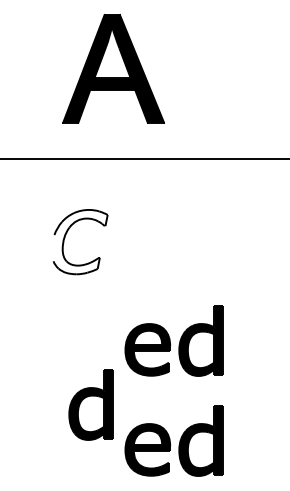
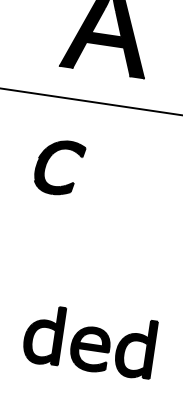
fill: (79, 241) -> (58, 166), added
part: (173, 340) -> (125, 261), removed
part: (90, 404) -> (43, 334), moved

